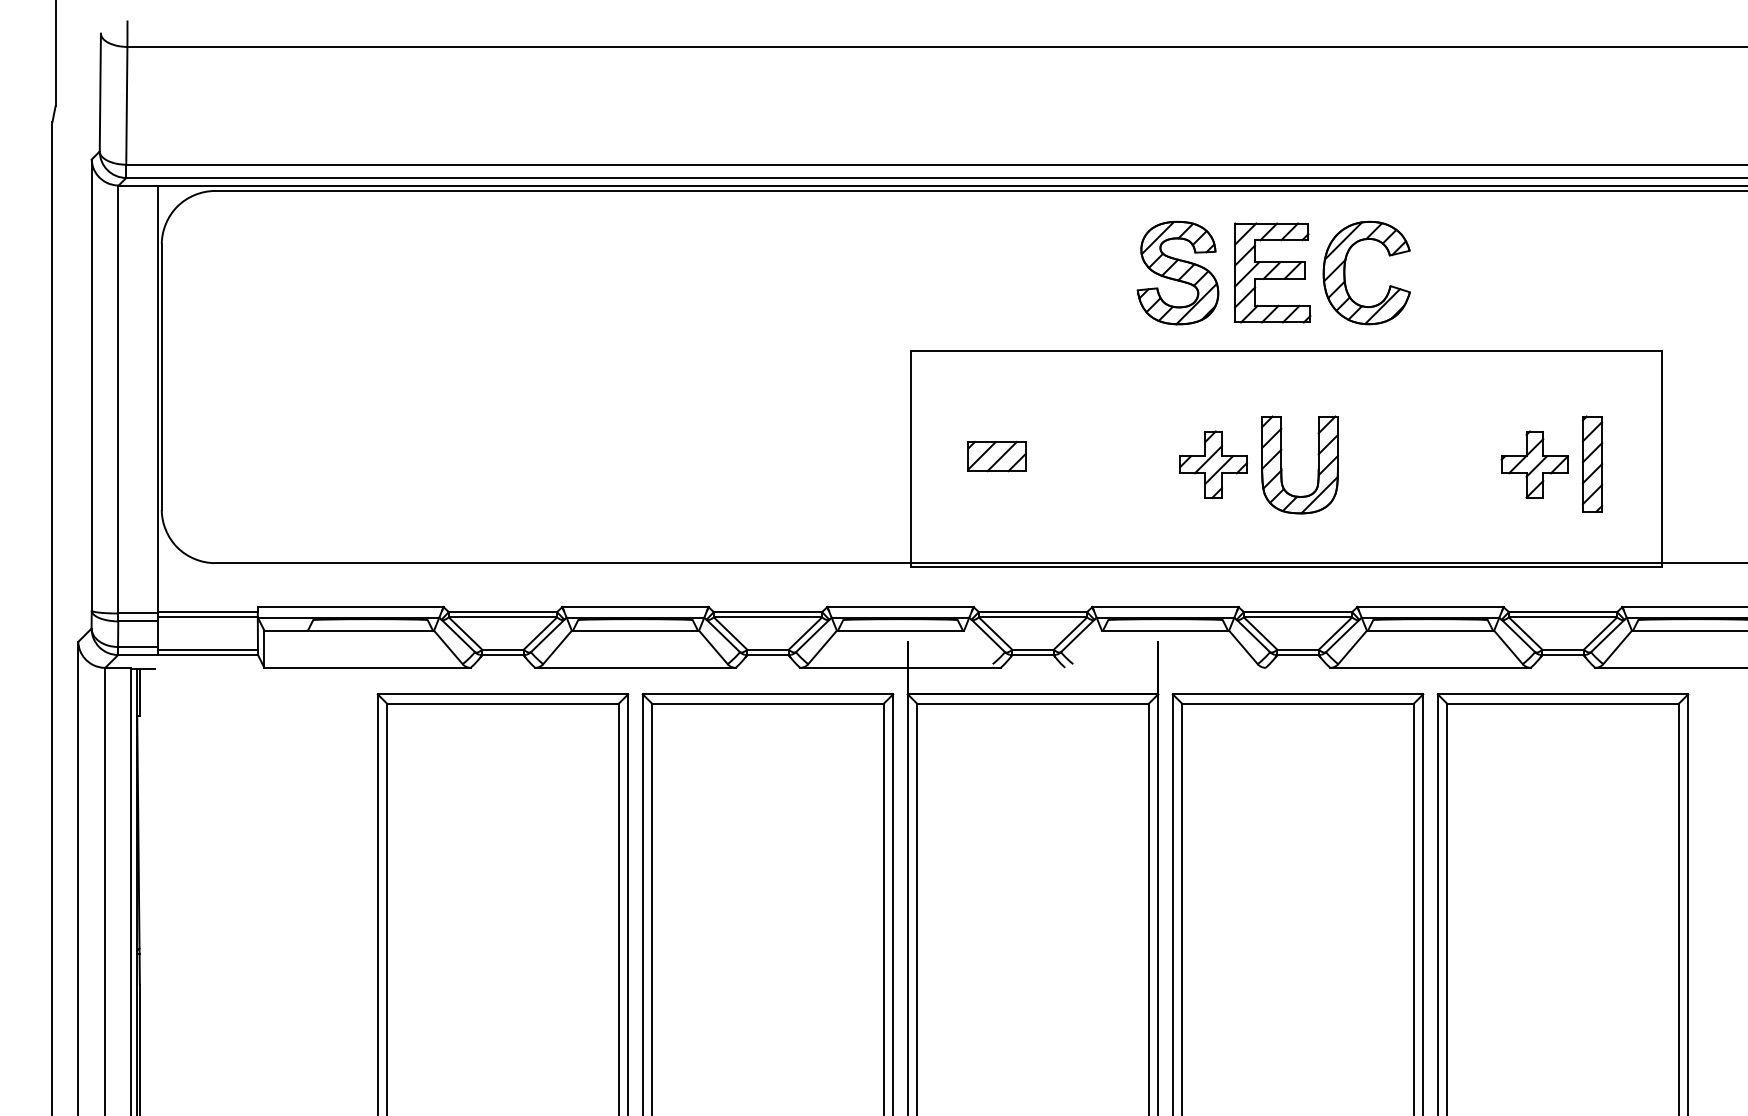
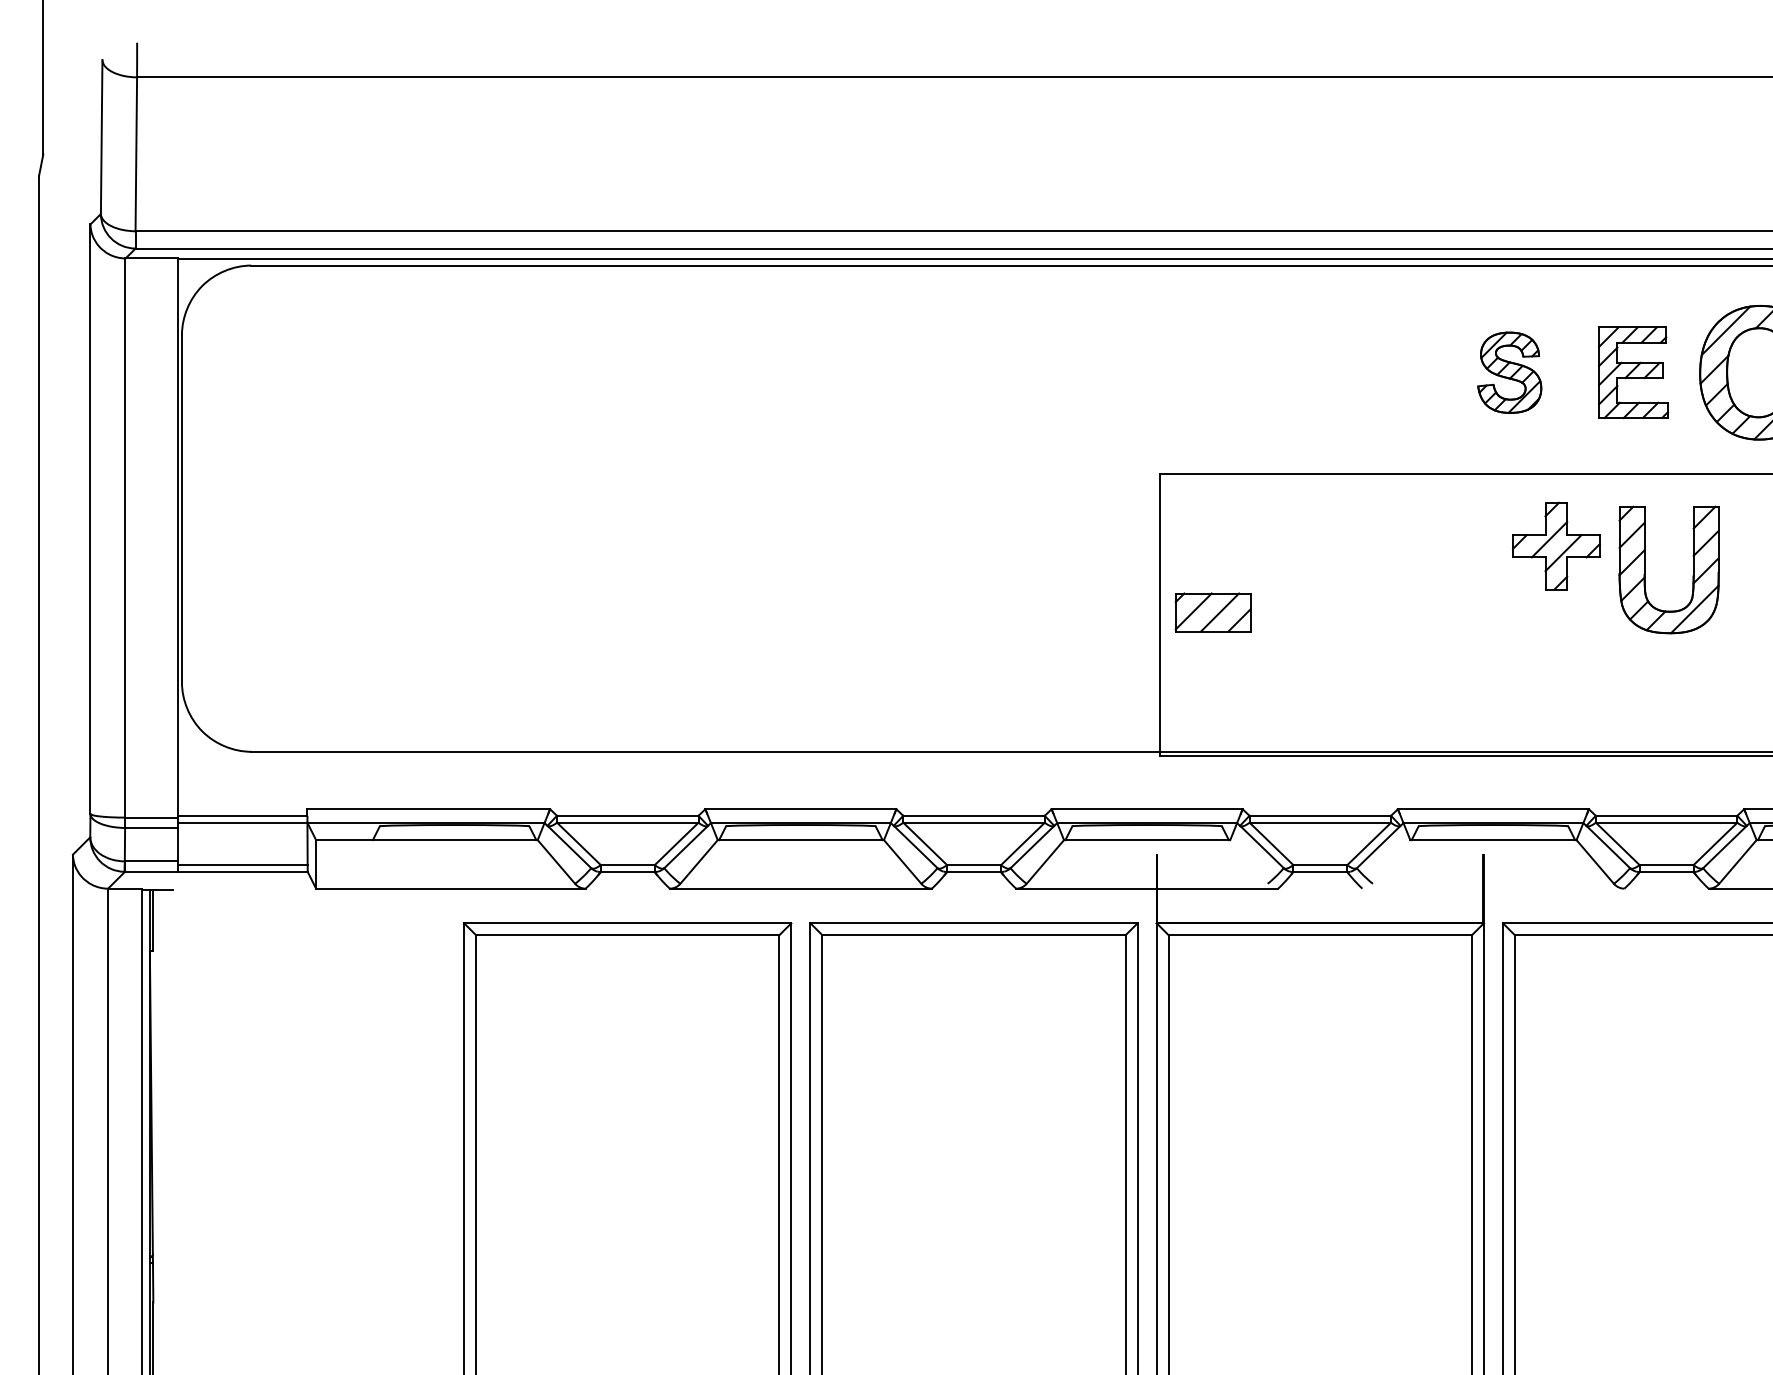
part: (1177, 272) -> (1509, 372), size x0.6
part: (1272, 272) -> (1633, 372), size x0.7
part: (996, 456) -> (1212, 612), moved
part: (1213, 464) -> (1556, 545), moved
part: (1282, 468) -> (1646, 574), moved

